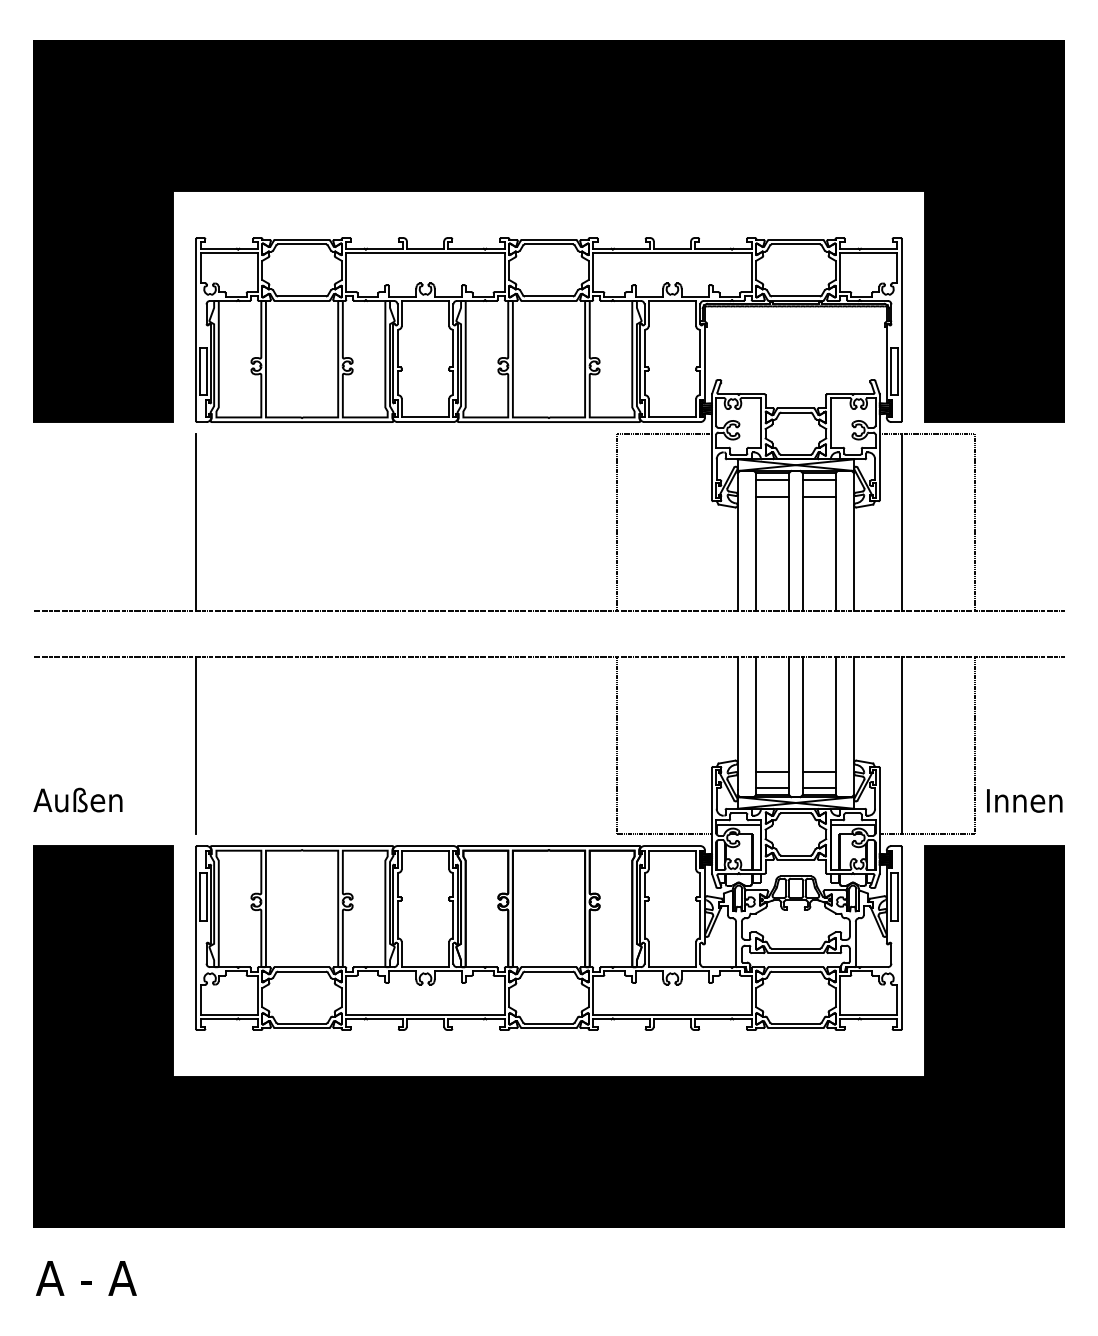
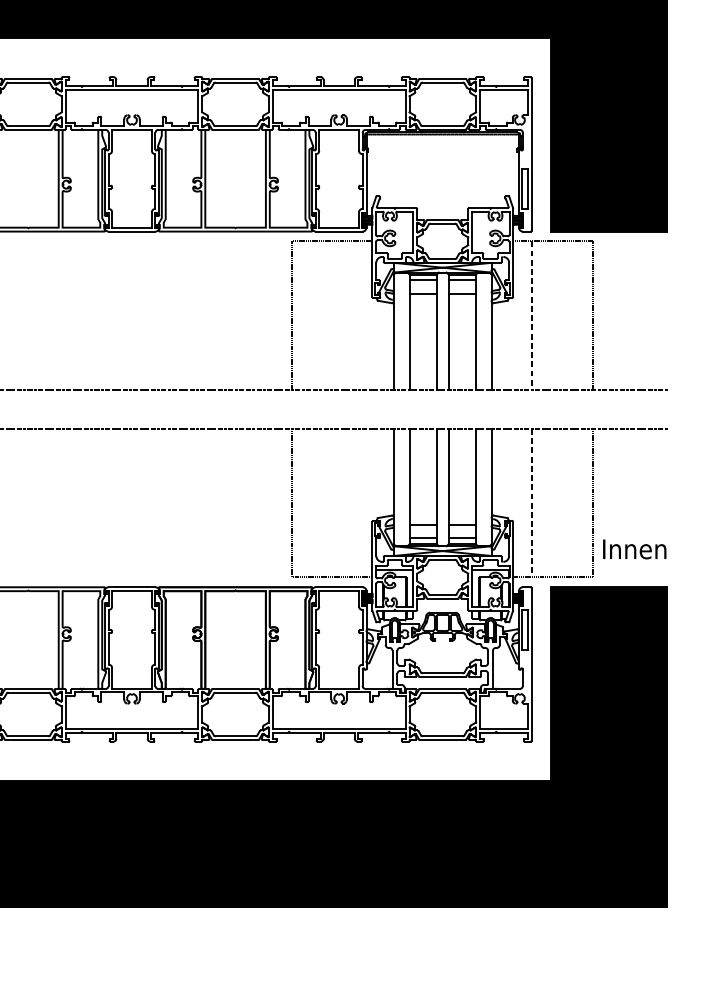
line: (901, 522) -> (531, 315), solid -> dashed
line: (901, 745) -> (531, 502), solid -> dashed

